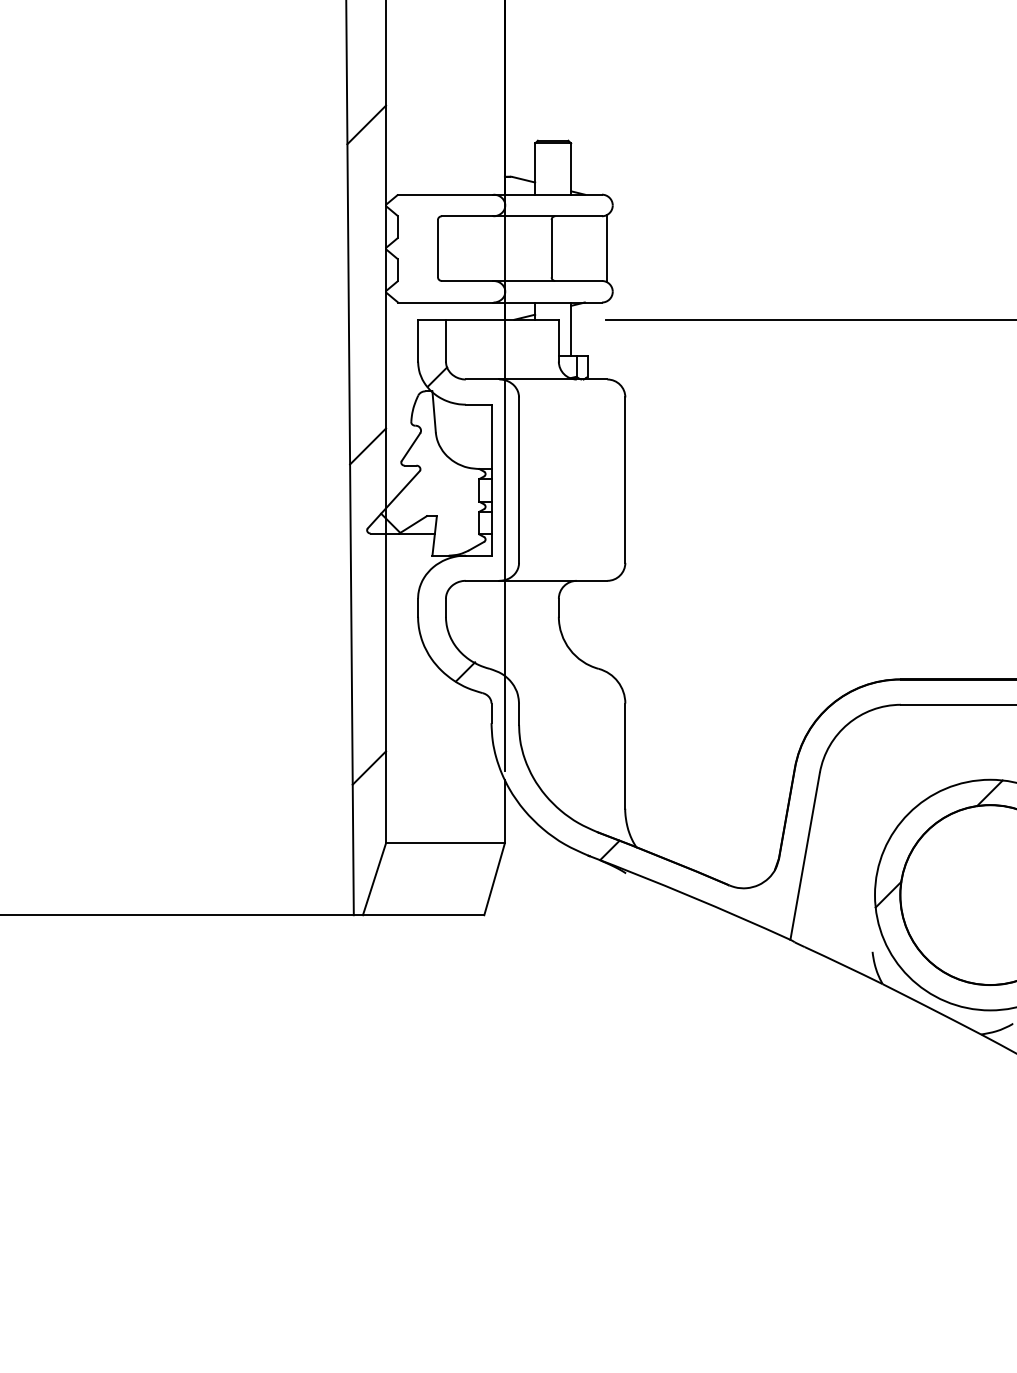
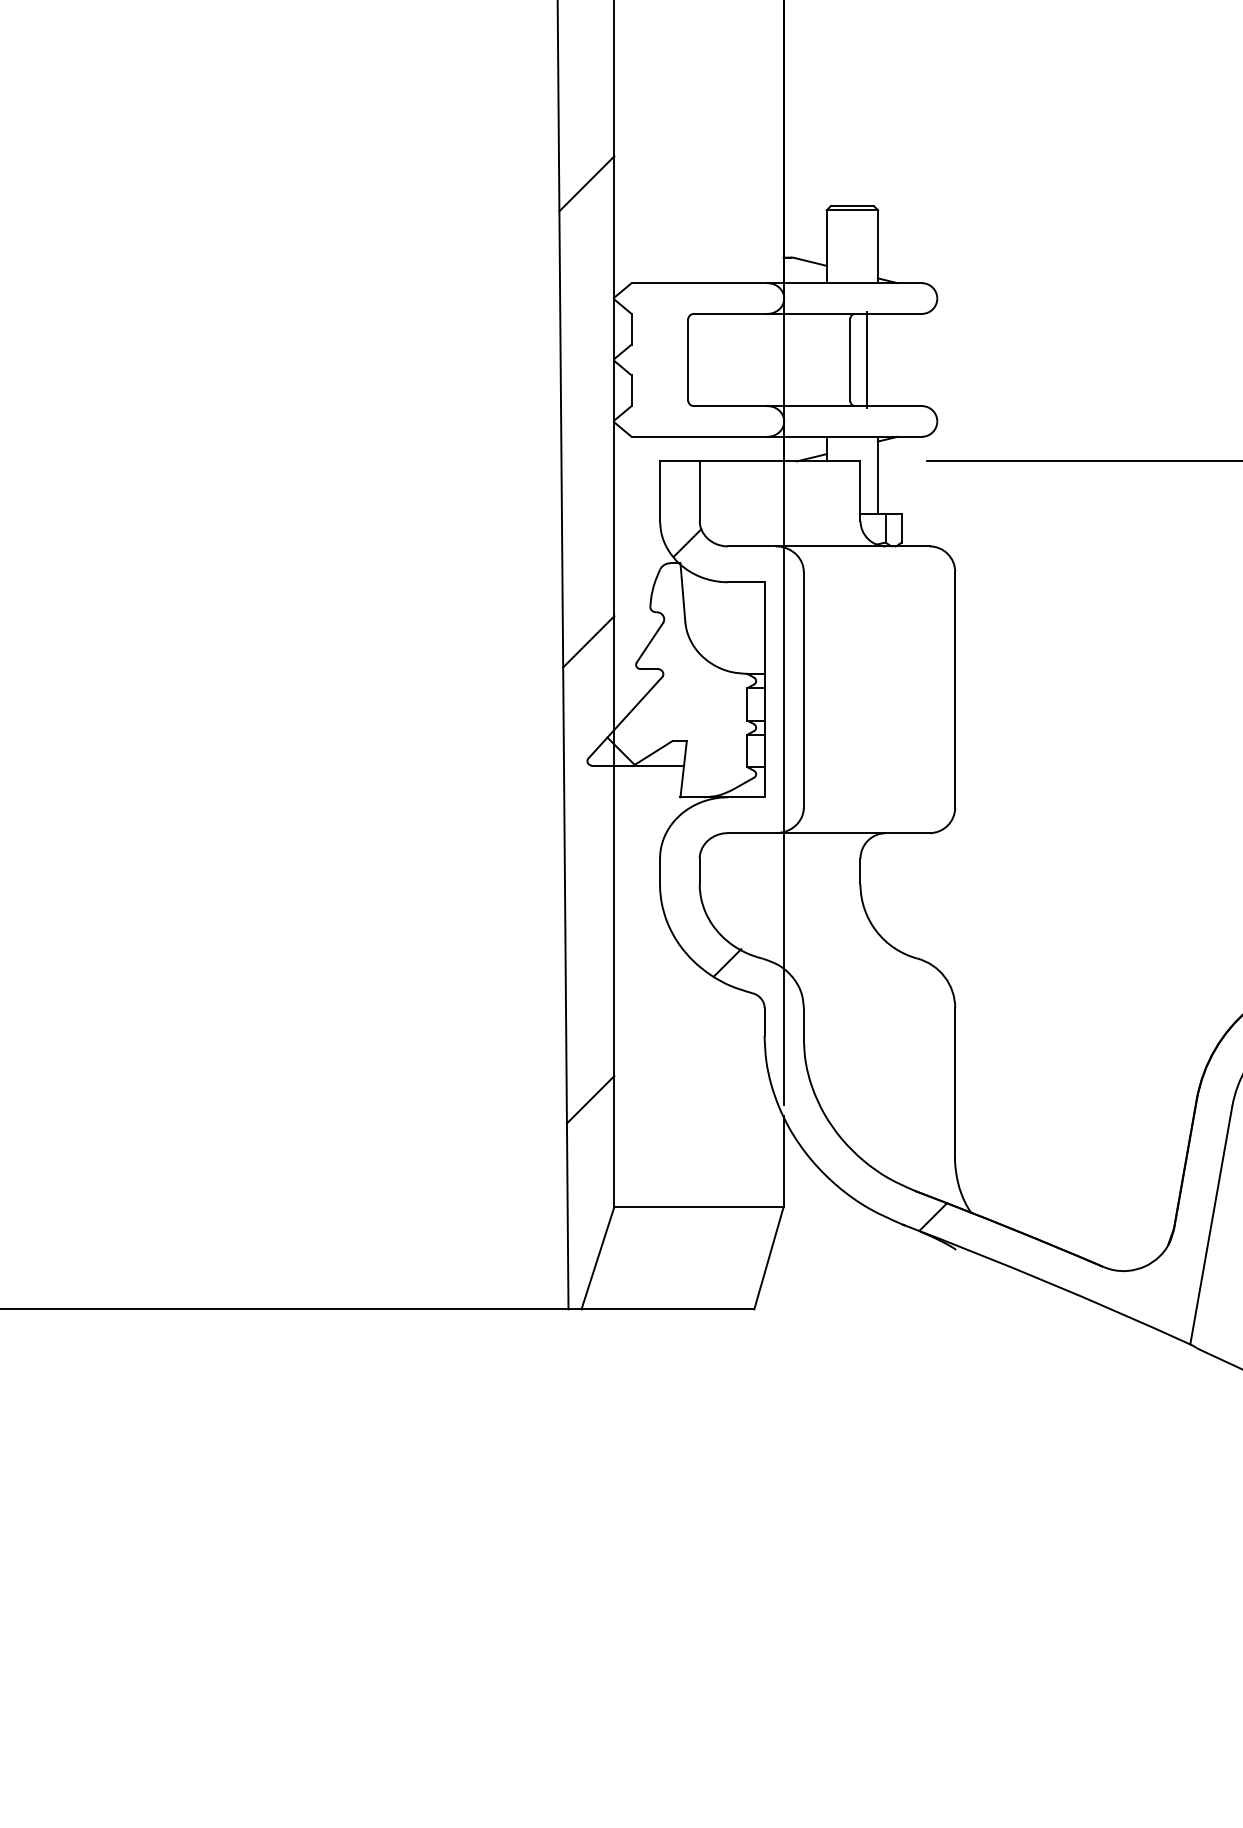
line: (607, 248) -> (867, 359), moved

